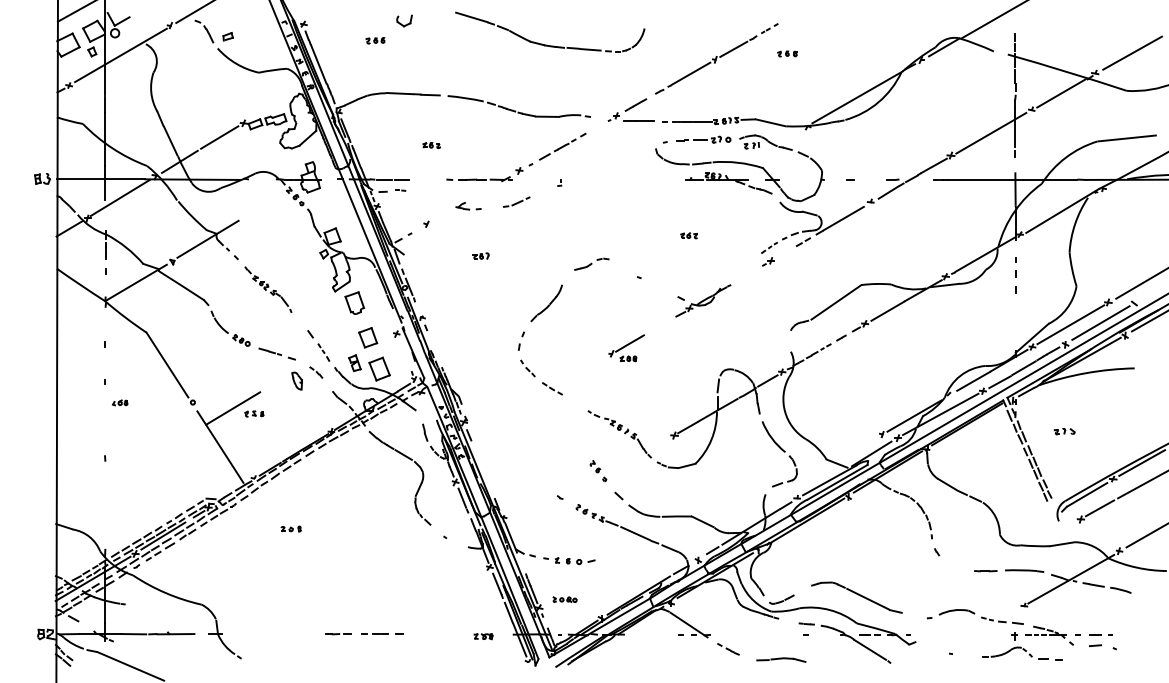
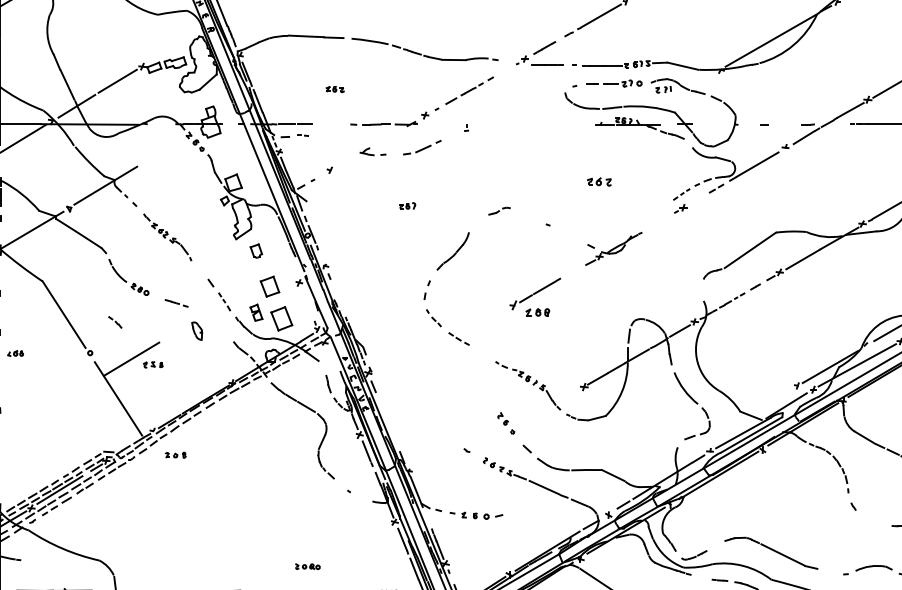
part: (516, 201) -> (422, 146), size x1.4
part: (688, 235) -> (598, 181), size x1.4
part: (480, 255) -> (406, 205), moved
part: (591, 263) -> (499, 210), size x0.6
part: (354, 302) -> (256, 250), size x0.6
part: (626, 348) -> (535, 297), size x1.4
part: (276, 353) -> (175, 302), size x0.6
part: (316, 372) -> (115, 322), moved
part: (290, 528) -> (174, 454), moved
part: (564, 599) -> (307, 566), moved

